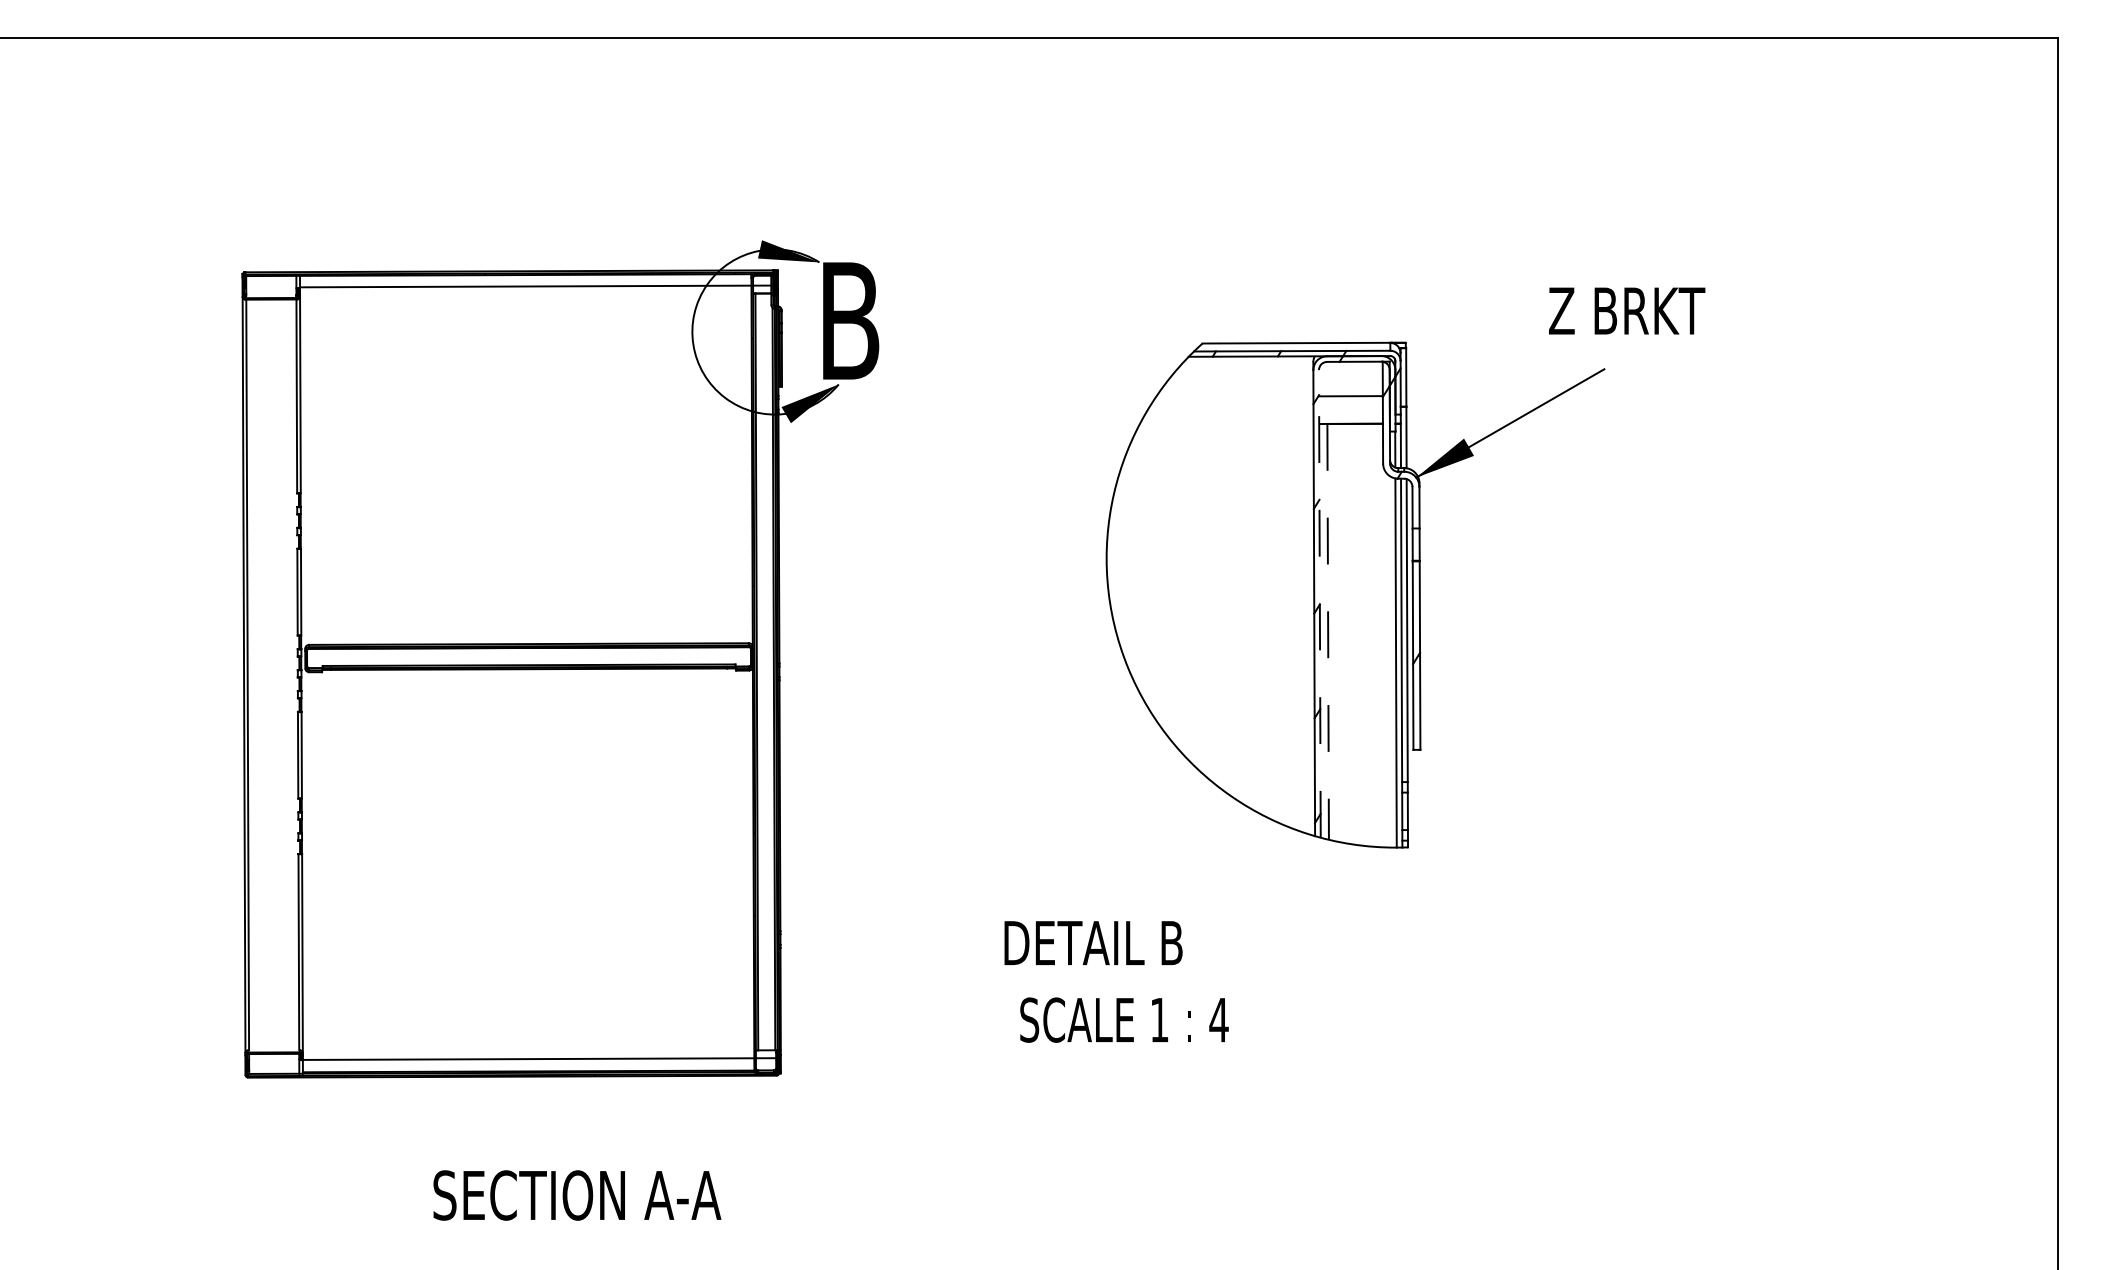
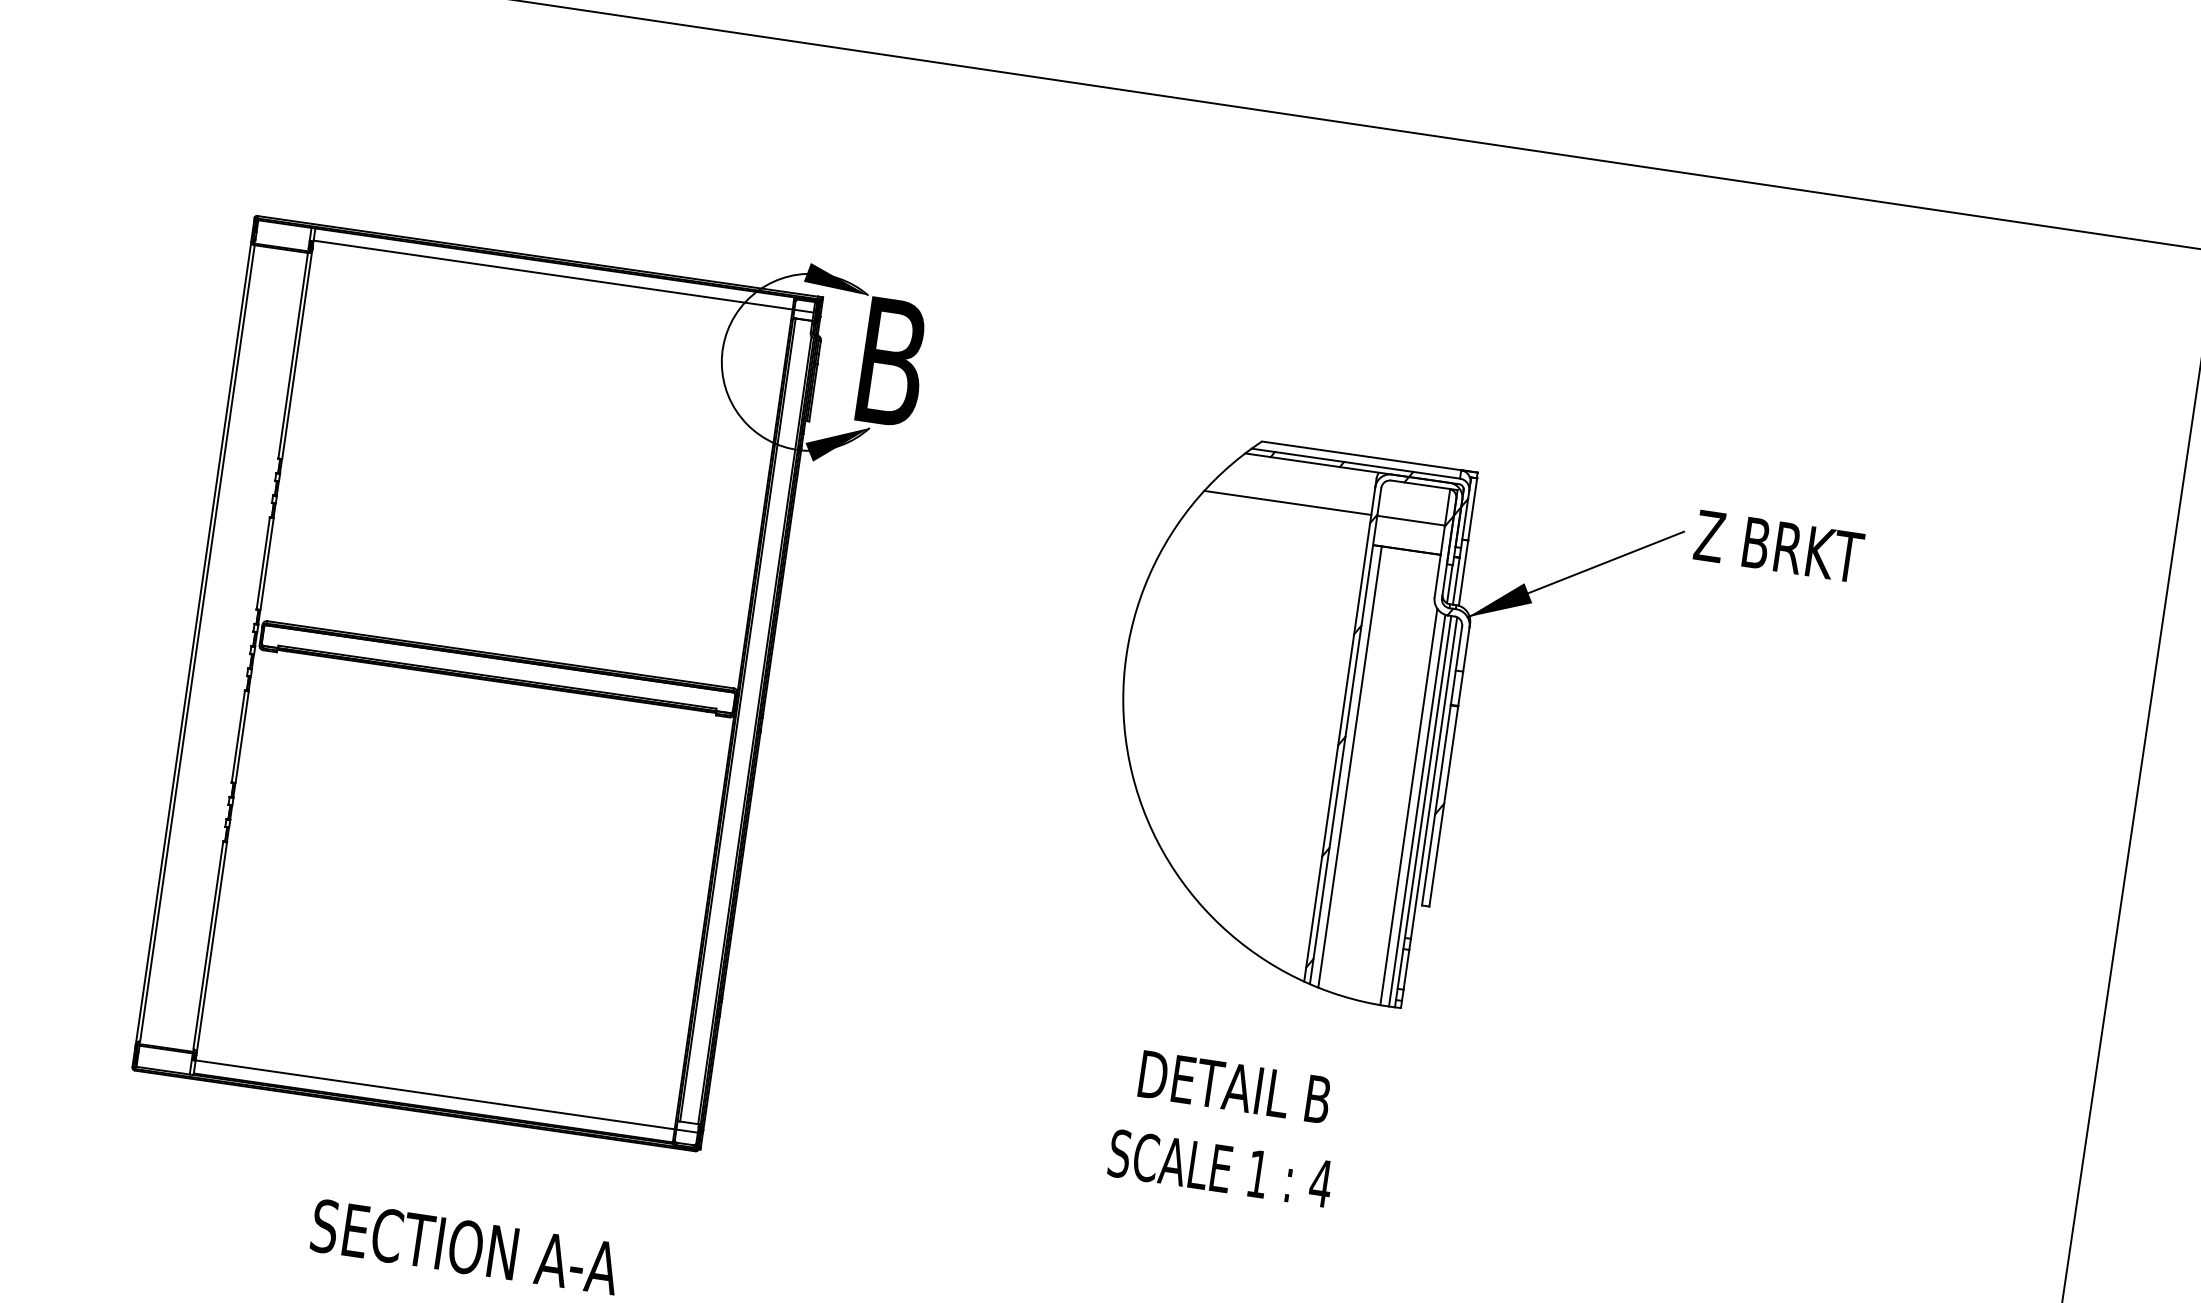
text: (1627, 310) -> (1779, 546), moved
line: (1234, 396) -> (1287, 502), added
line: (1319, 603) -> (1345, 735), dashed -> solid
line: (1328, 631) -> (1350, 766), dashed -> solid
line: (1387, 660) -> (1408, 806), added
text: (1093, 942) -> (1234, 1086), moved
text: (1124, 1019) -> (1220, 1167), moved

